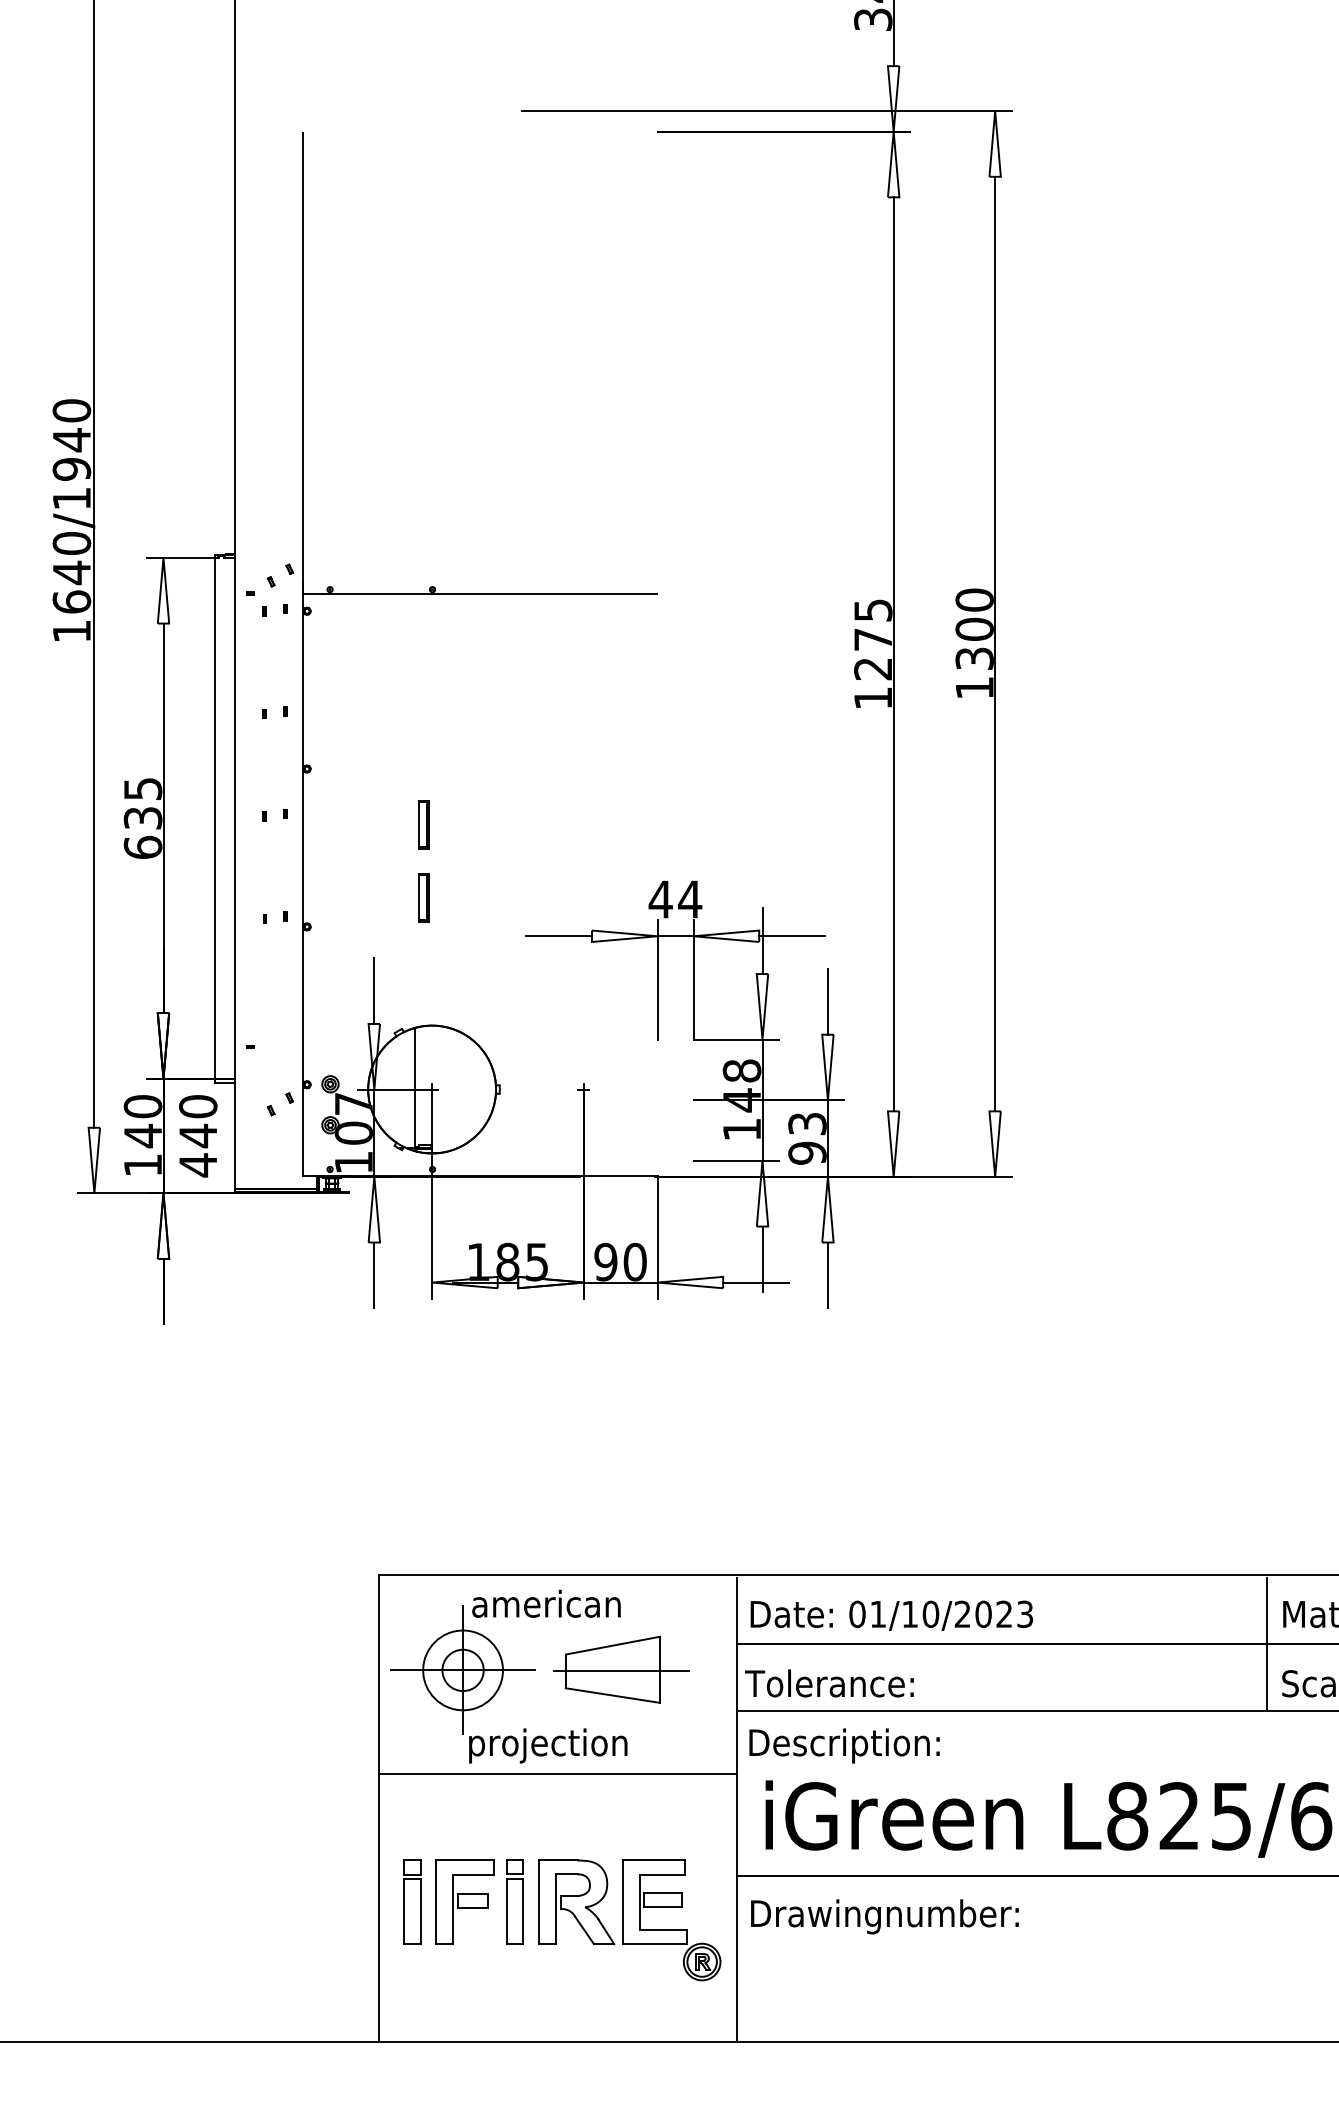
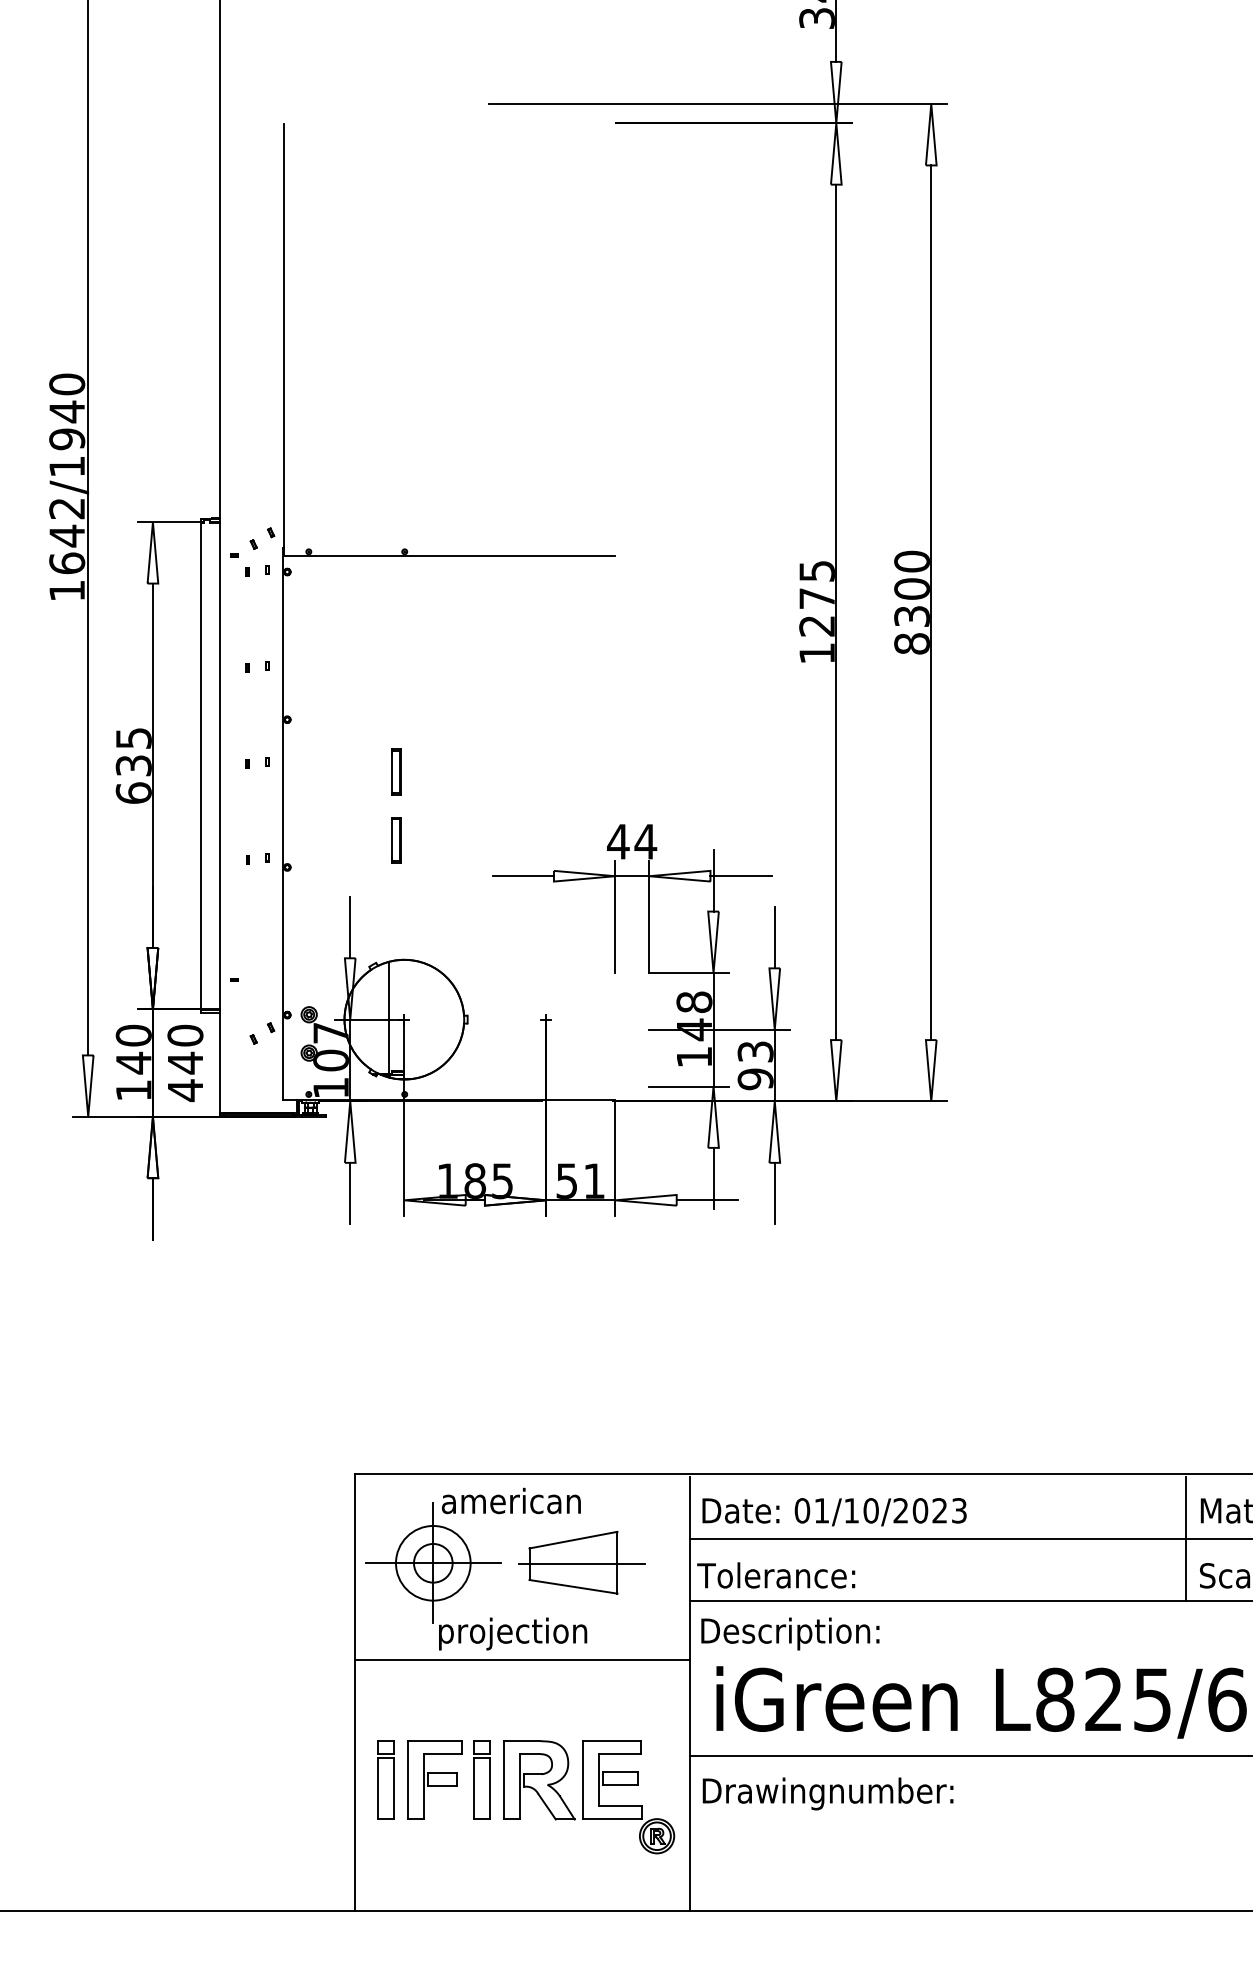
text: (72, 543) -> (67, 508), 1640/1940 -> 1642/1940
text: (974, 687) -> (911, 643), 1300 -> 8300
text: (620, 1261) -> (580, 1180), 90 -> 51

